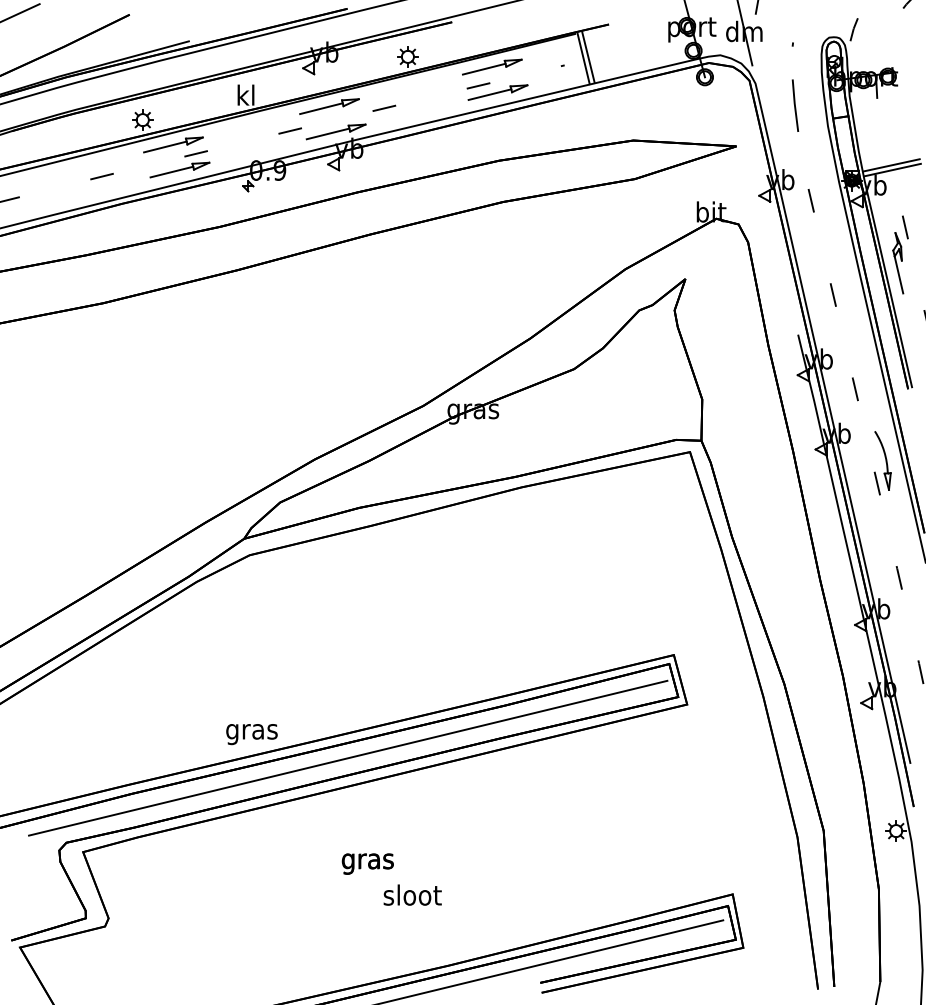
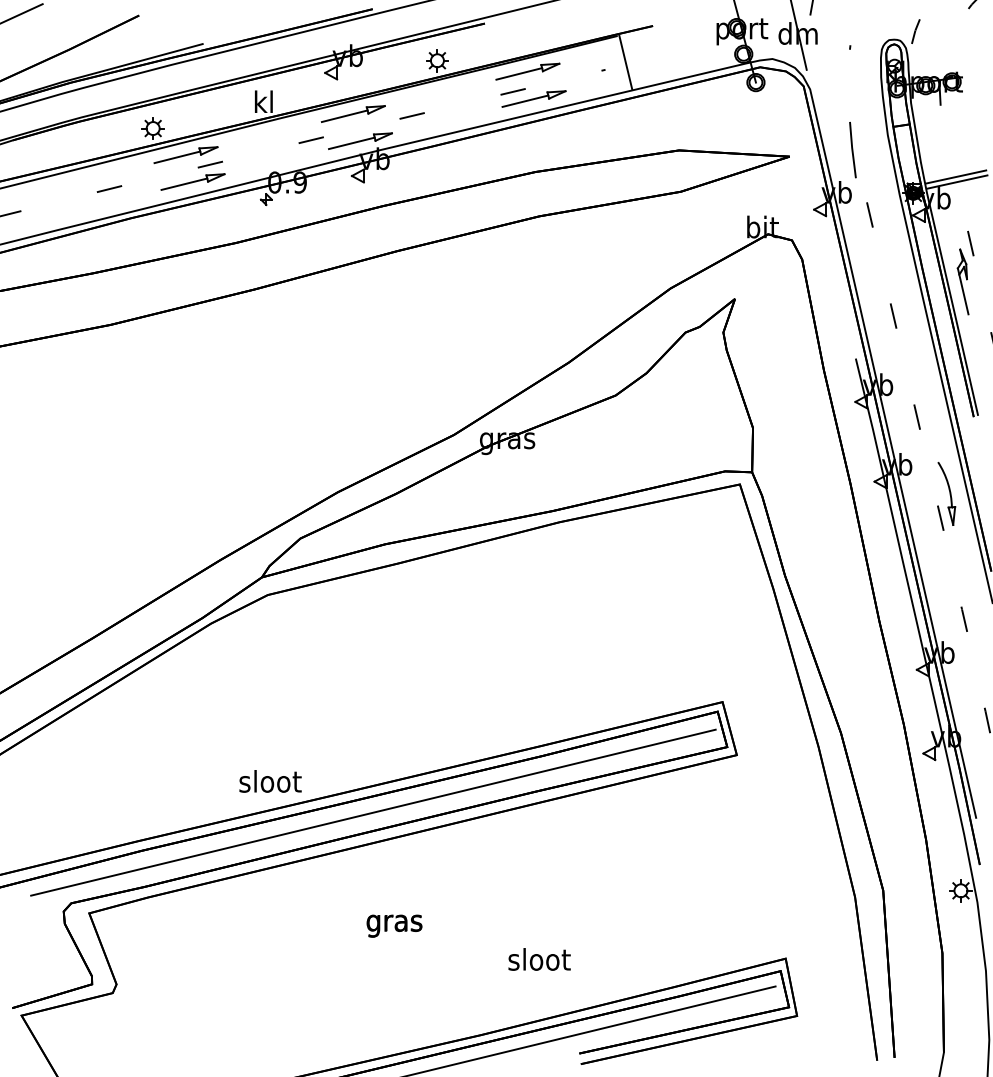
line: (587, 56) -> (630, 60), removed
line: (795, 106) -> (852, 150), moved
text: (252, 731) -> (270, 784), gras -> sloot
text: (412, 895) -> (539, 959), moved

